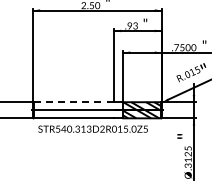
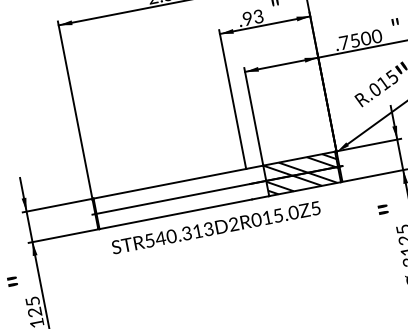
line: (74, 102) -> (171, 184), dashed -> solid

